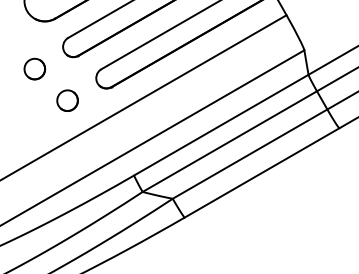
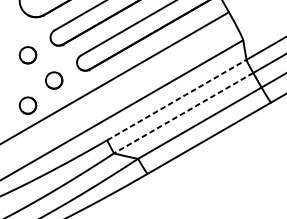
line: (221, 125) -> (177, 100), solid -> dashed
part: (34, 131) -> (27, 105), added
line: (229, 141) -> (183, 113), solid -> dashed

